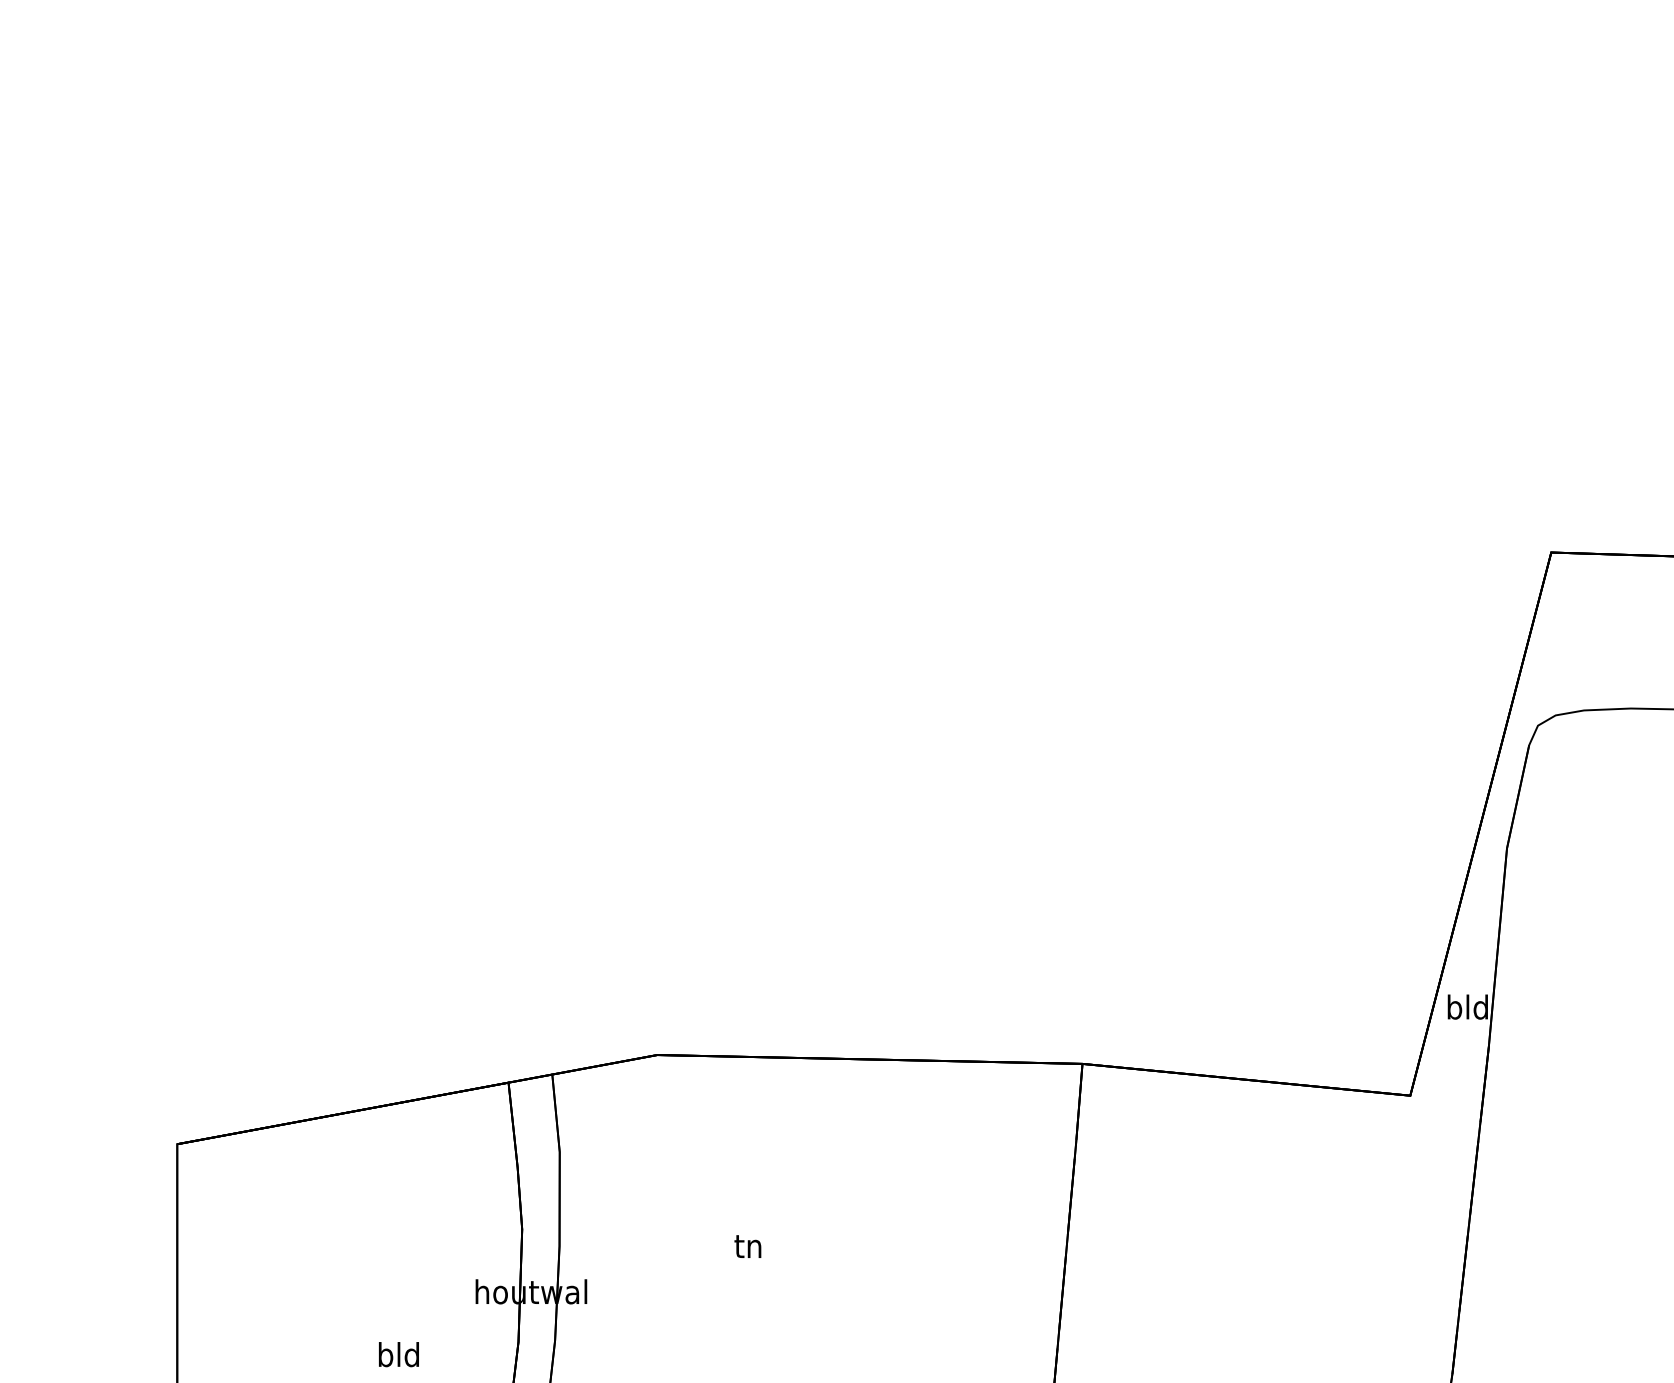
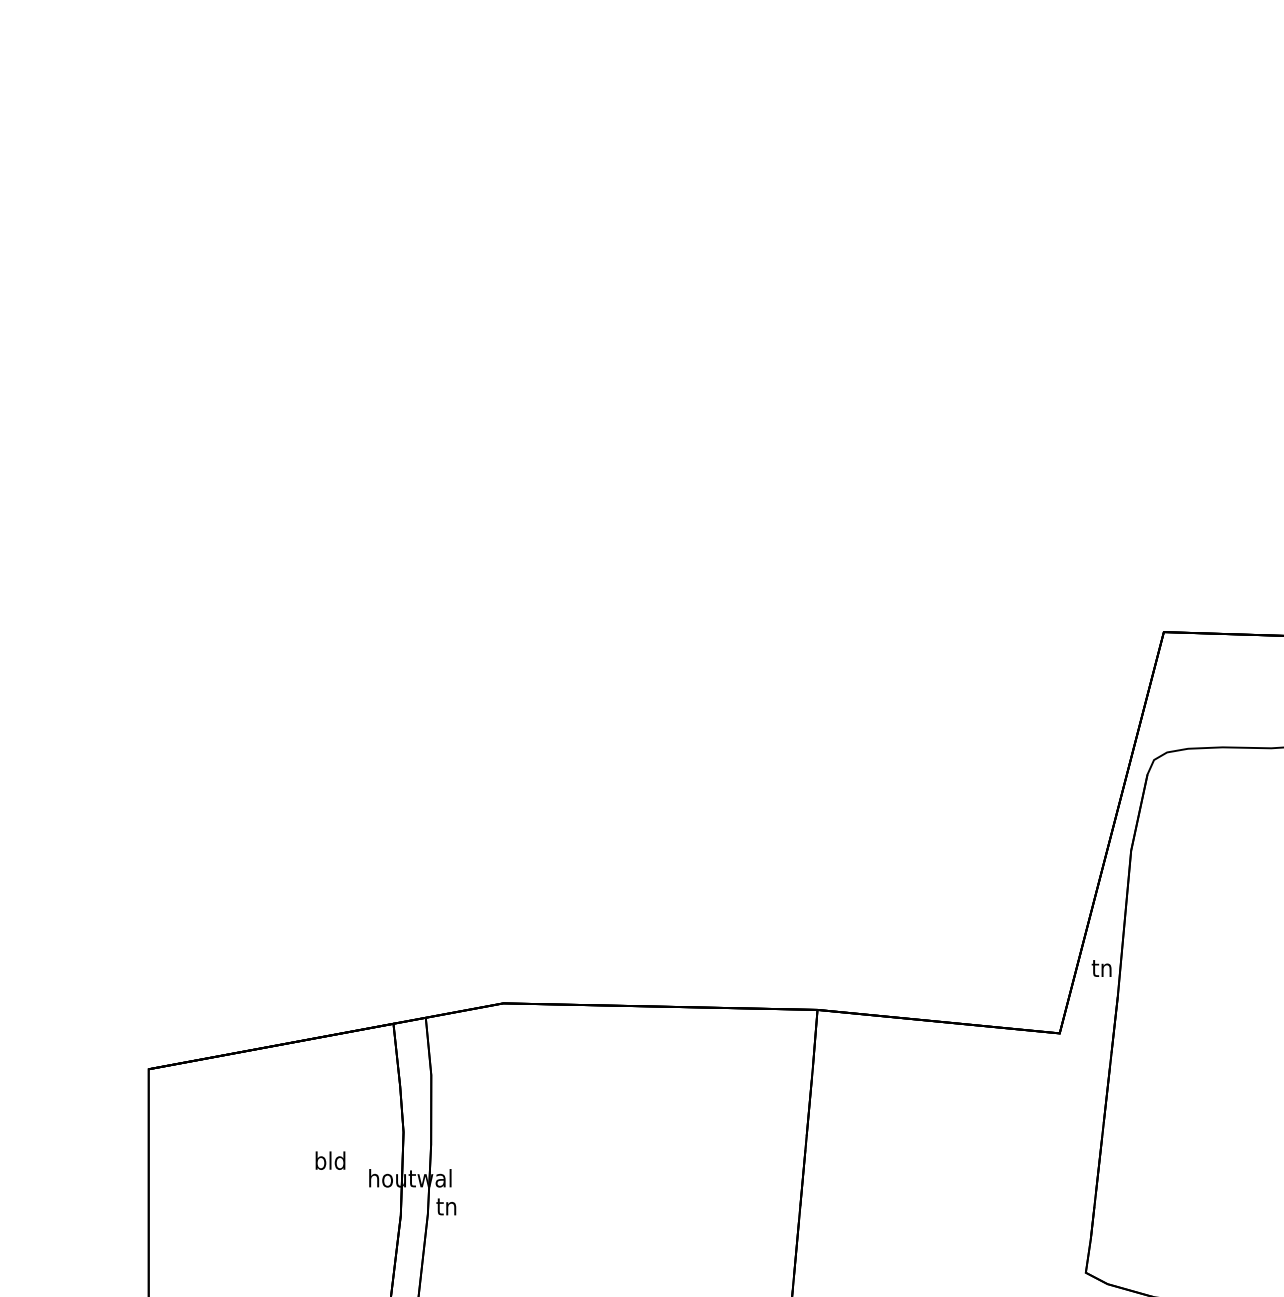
text: (1468, 1006) -> (1102, 967), bld -> tn
text: (748, 1246) -> (446, 1206), moved
text: (398, 1354) -> (330, 1160), moved

